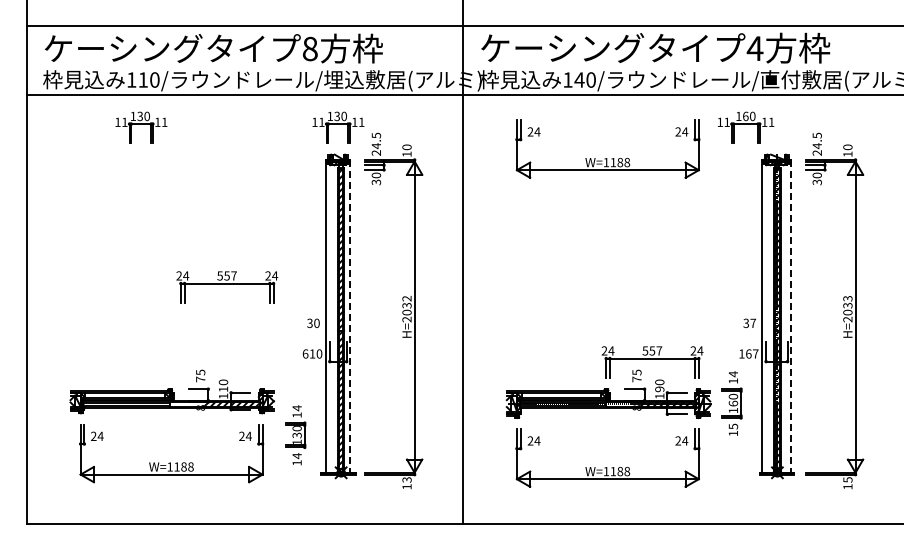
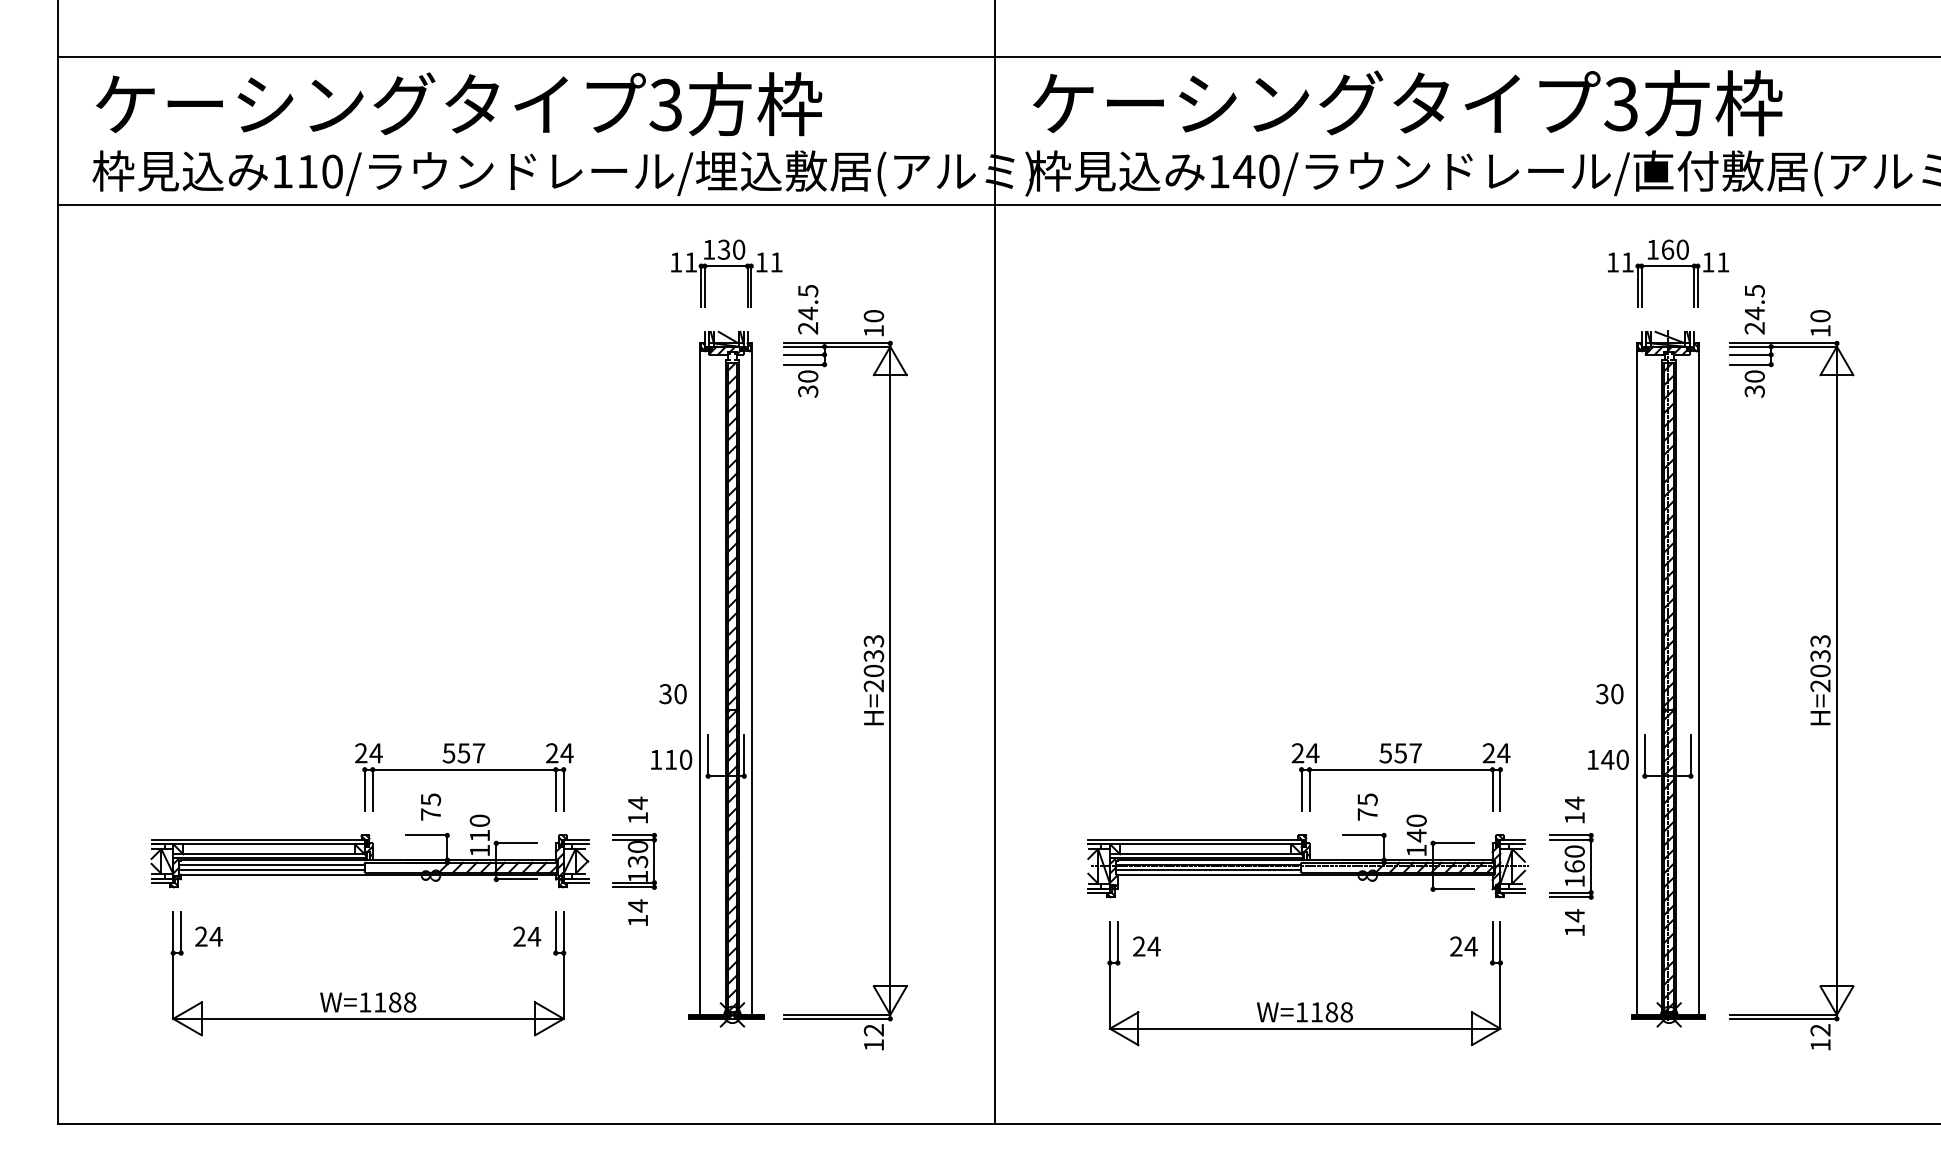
text: (309, 48) -> (664, 103), 8 -> 3
text: (754, 48) -> (1619, 103), 4 -> 3
part: (141, 127) -> (303, 273), removed
part: (745, 127) -> (1667, 273), moved
part: (607, 158) -> (1304, 340), removed
part: (227, 287) -> (464, 778), moved
text: (407, 298) -> (874, 640), H=2032 -> H=2033
line: (350, 316) -> (752, 679), dashed -> solid
line: (791, 316) -> (1699, 679), dashed -> solid
text: (753, 323) -> (1617, 694), 37 -> 30
text: (305, 353) -> (655, 758), 610 -> 110
text: (751, 353) -> (1613, 758), 167 -> 140
text: (659, 389) -> (1416, 836), 190 -> 140
text: (733, 426) -> (1574, 915), 15 -> 14
part: (295, 435) -> (634, 861), moved
text: (407, 479) -> (874, 1029), 13 -> 12
text: (847, 479) -> (1819, 1029), 15 -> 12

